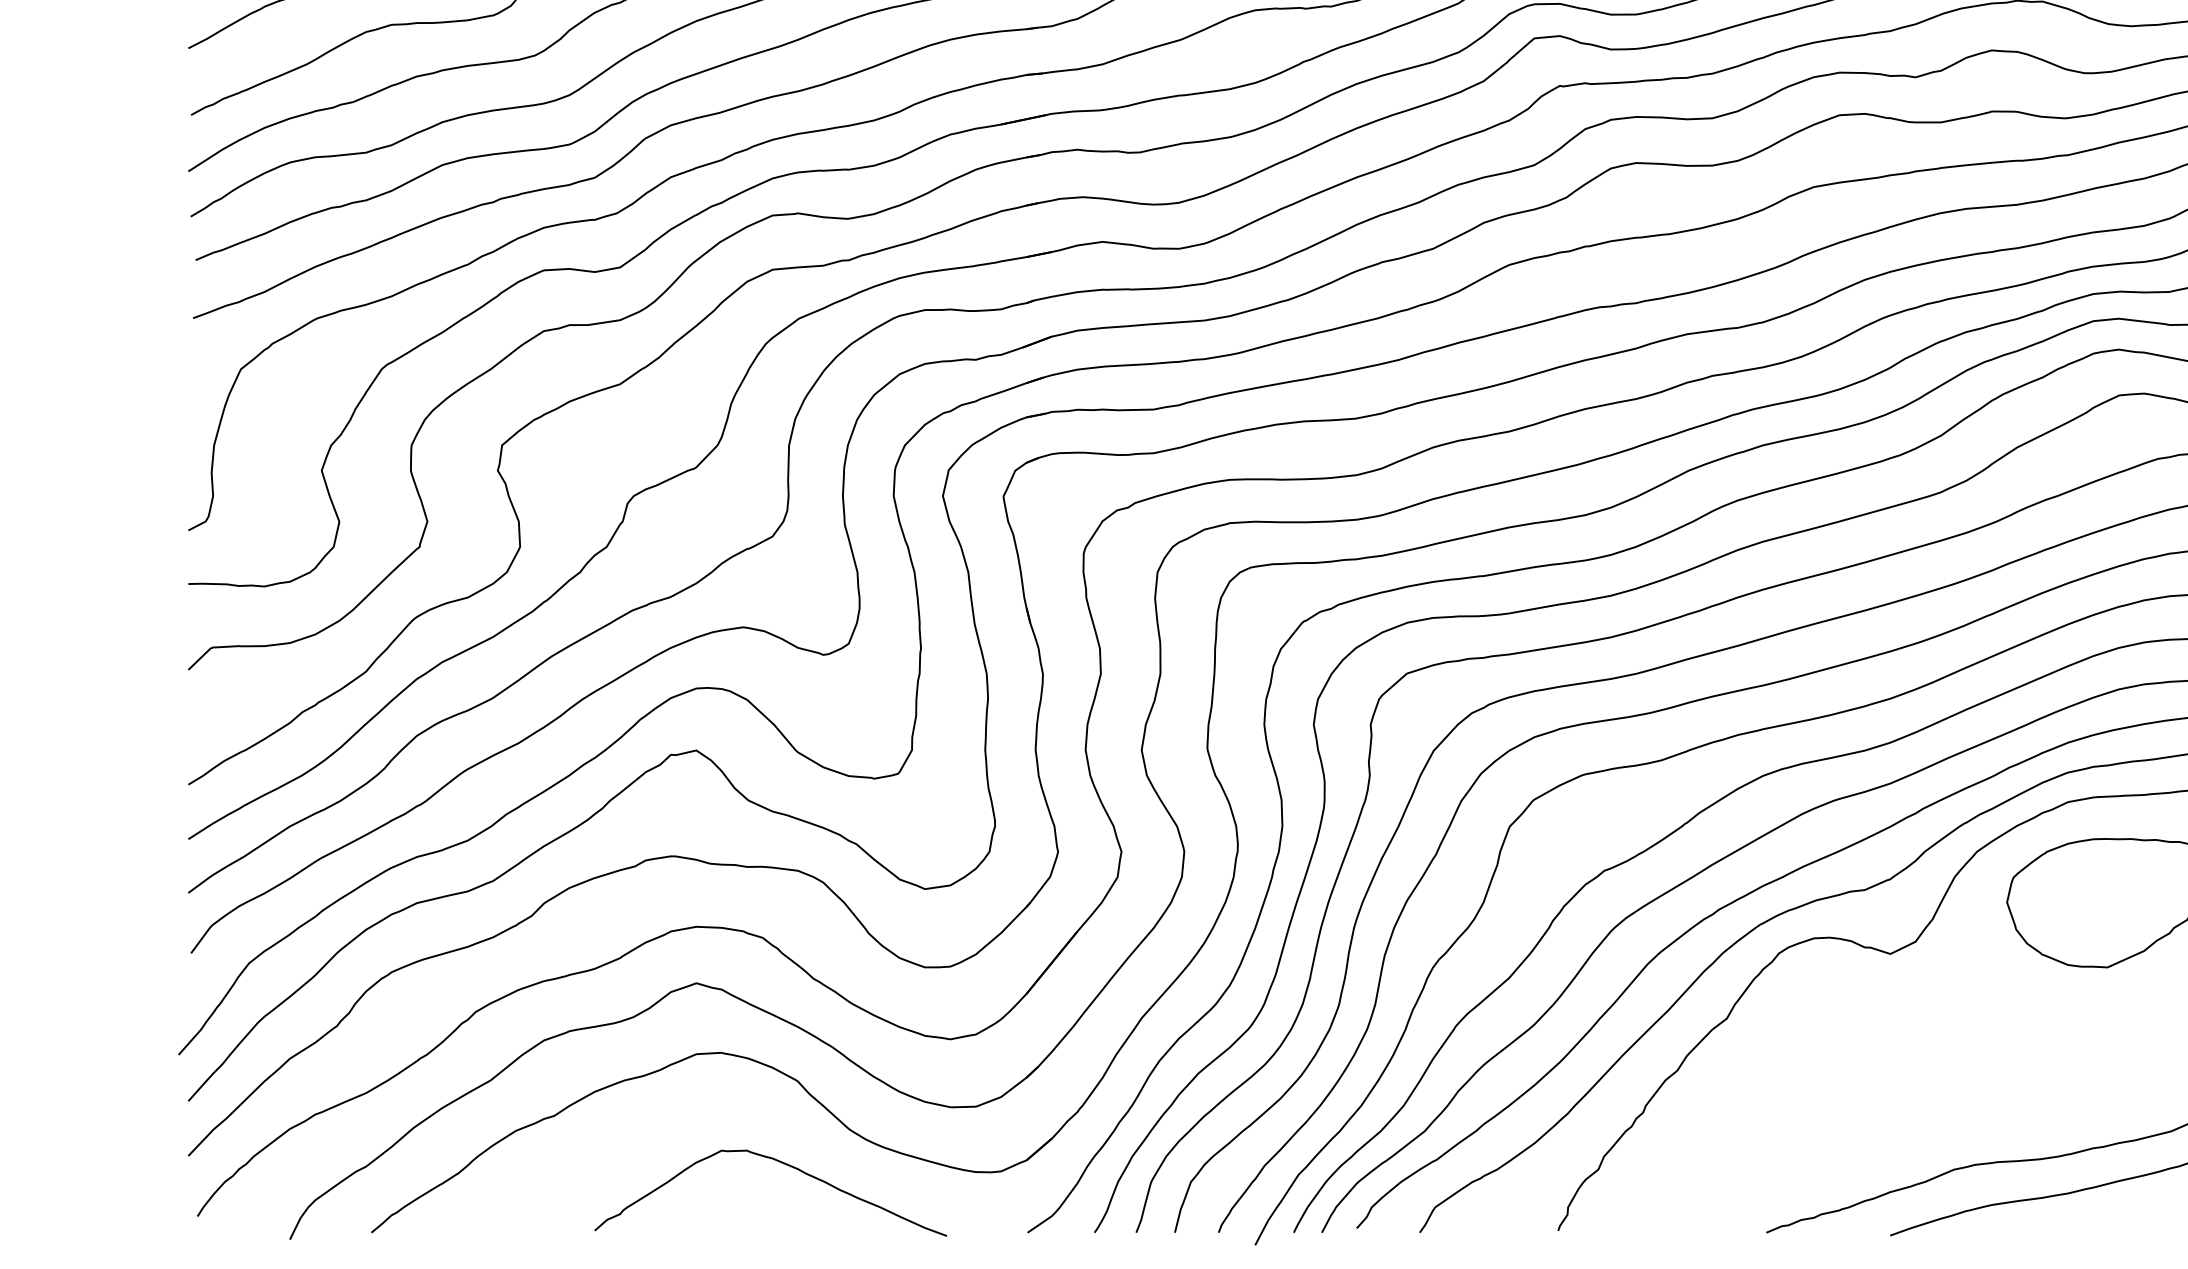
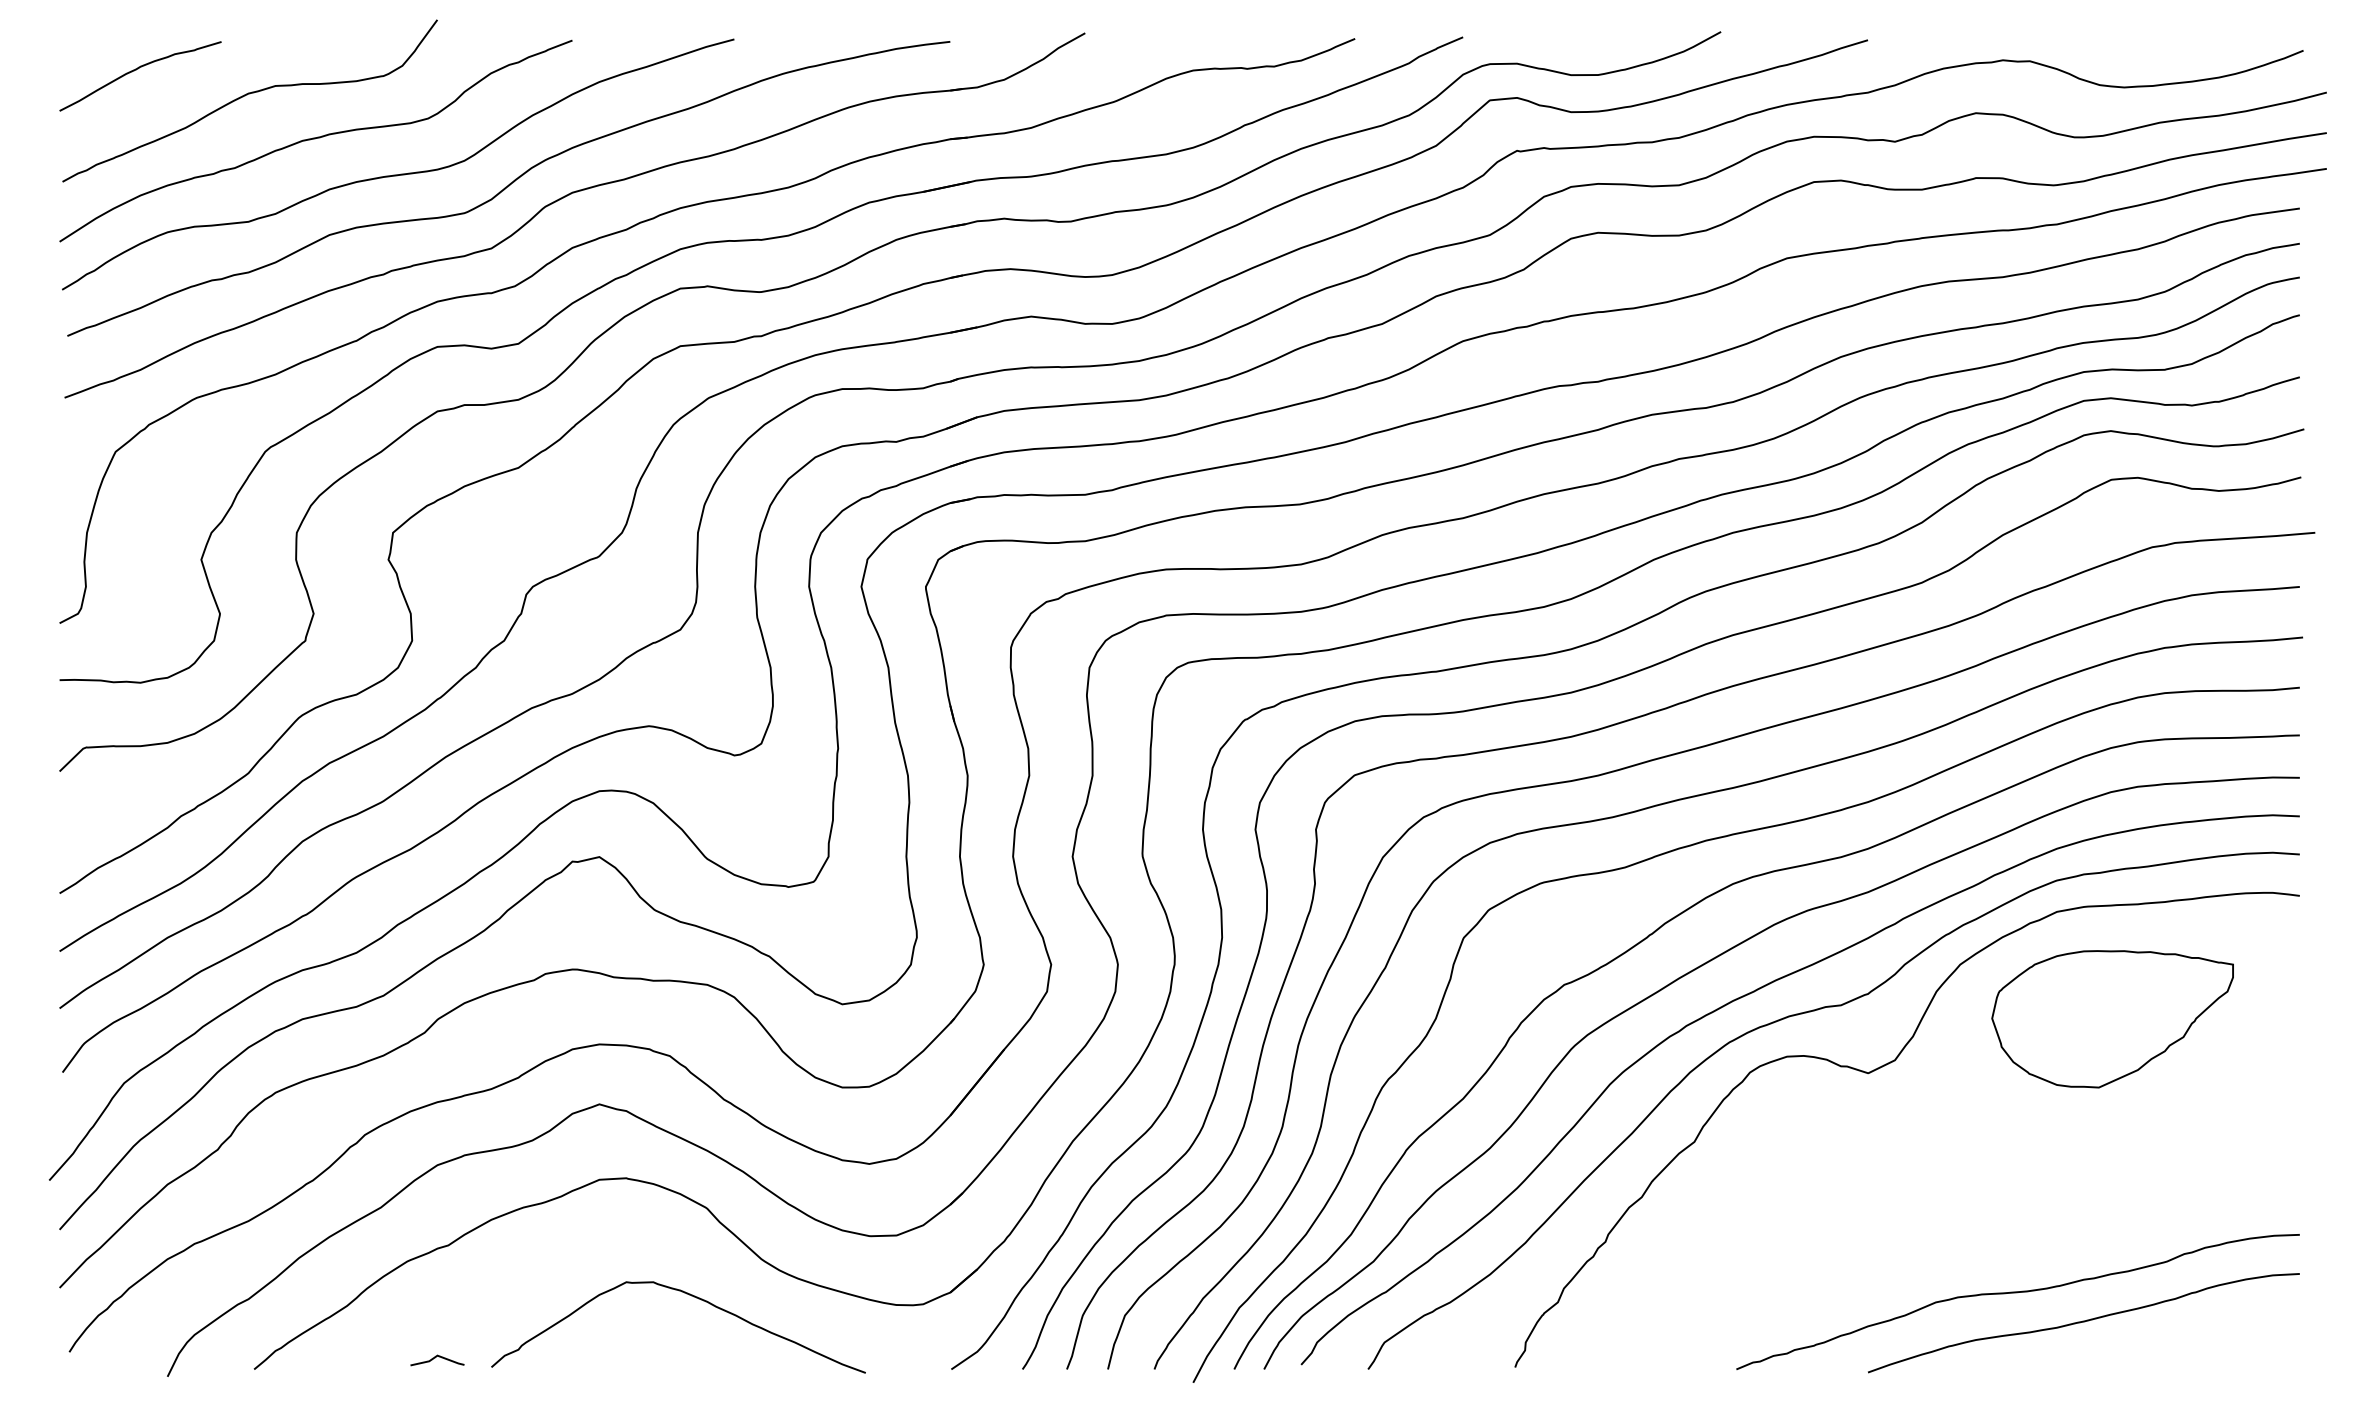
line: (542, 1222) -> (435, 1358), added

